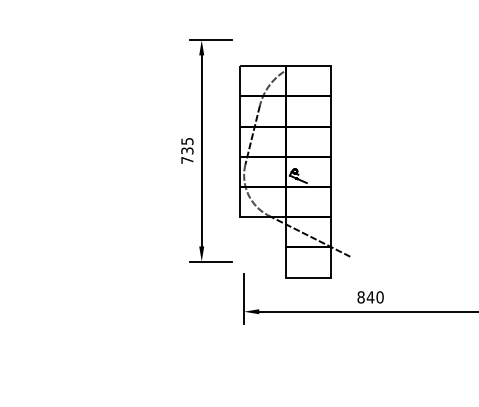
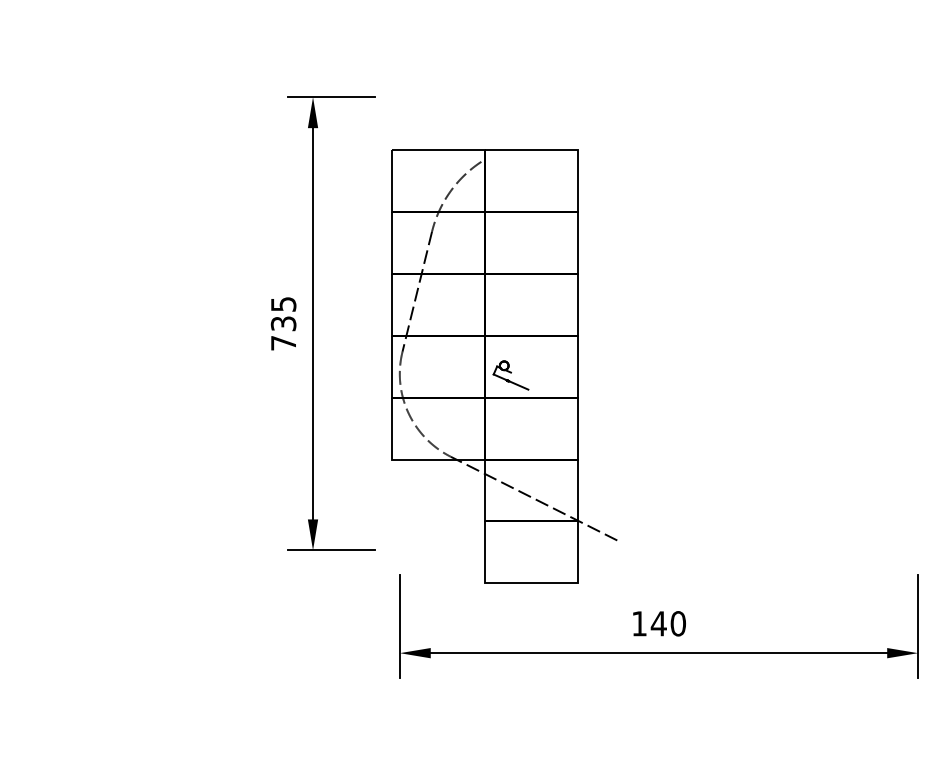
text: (360, 297) -> (638, 624), 840 -> 140

